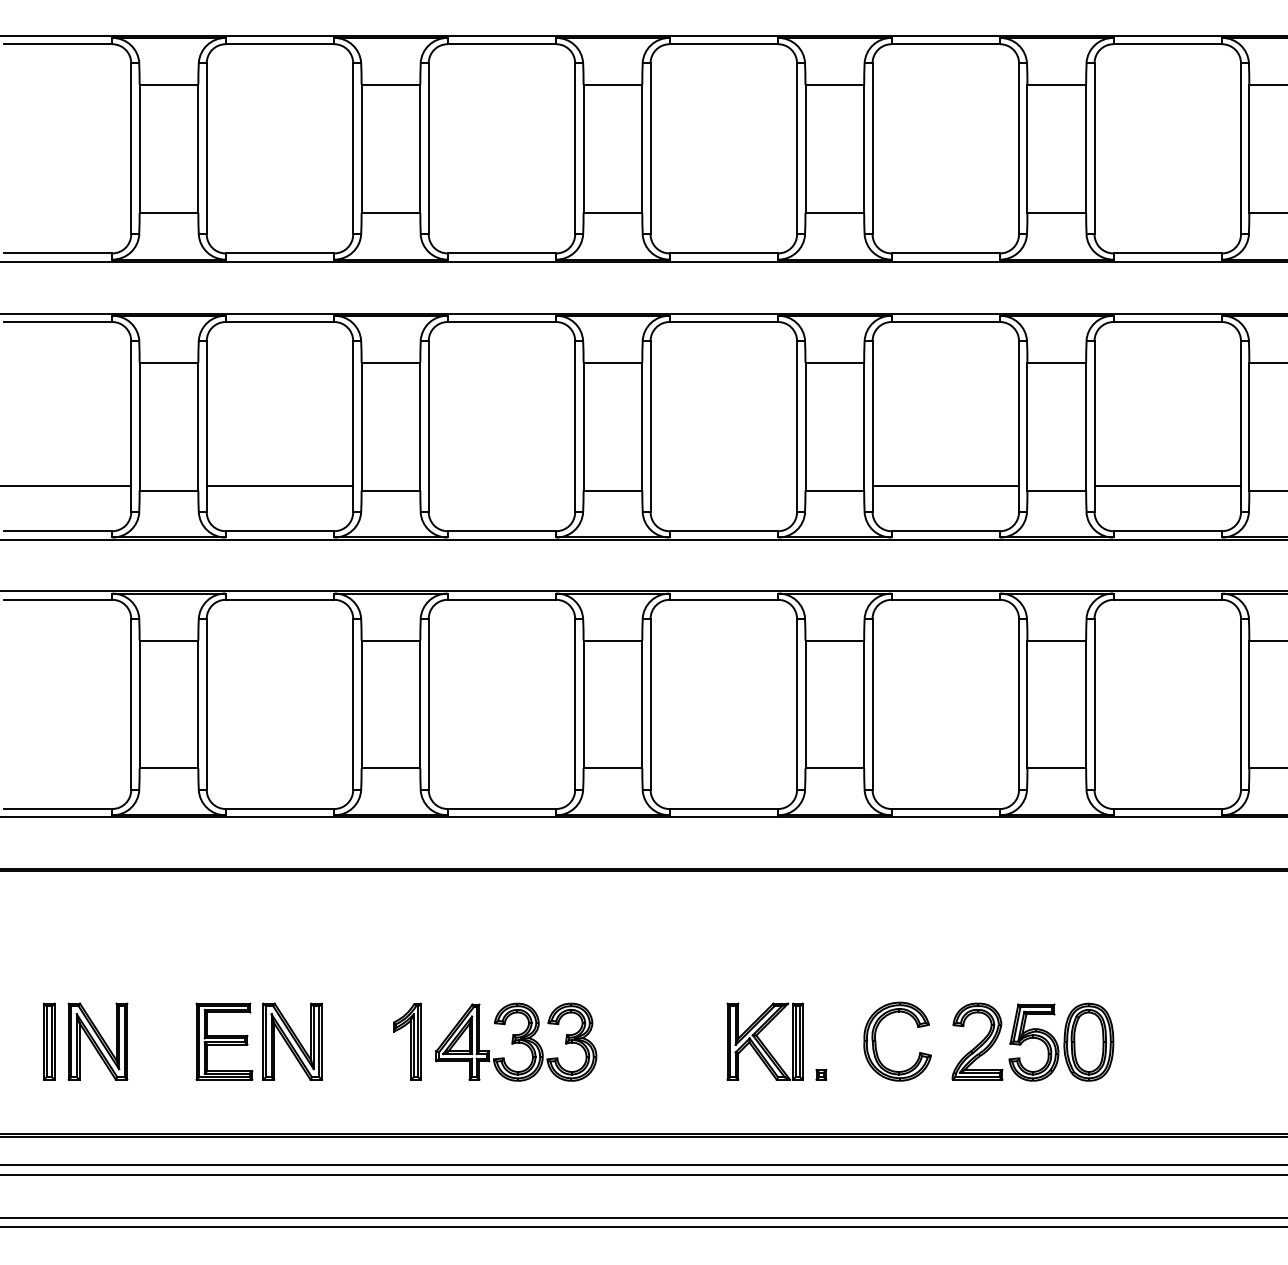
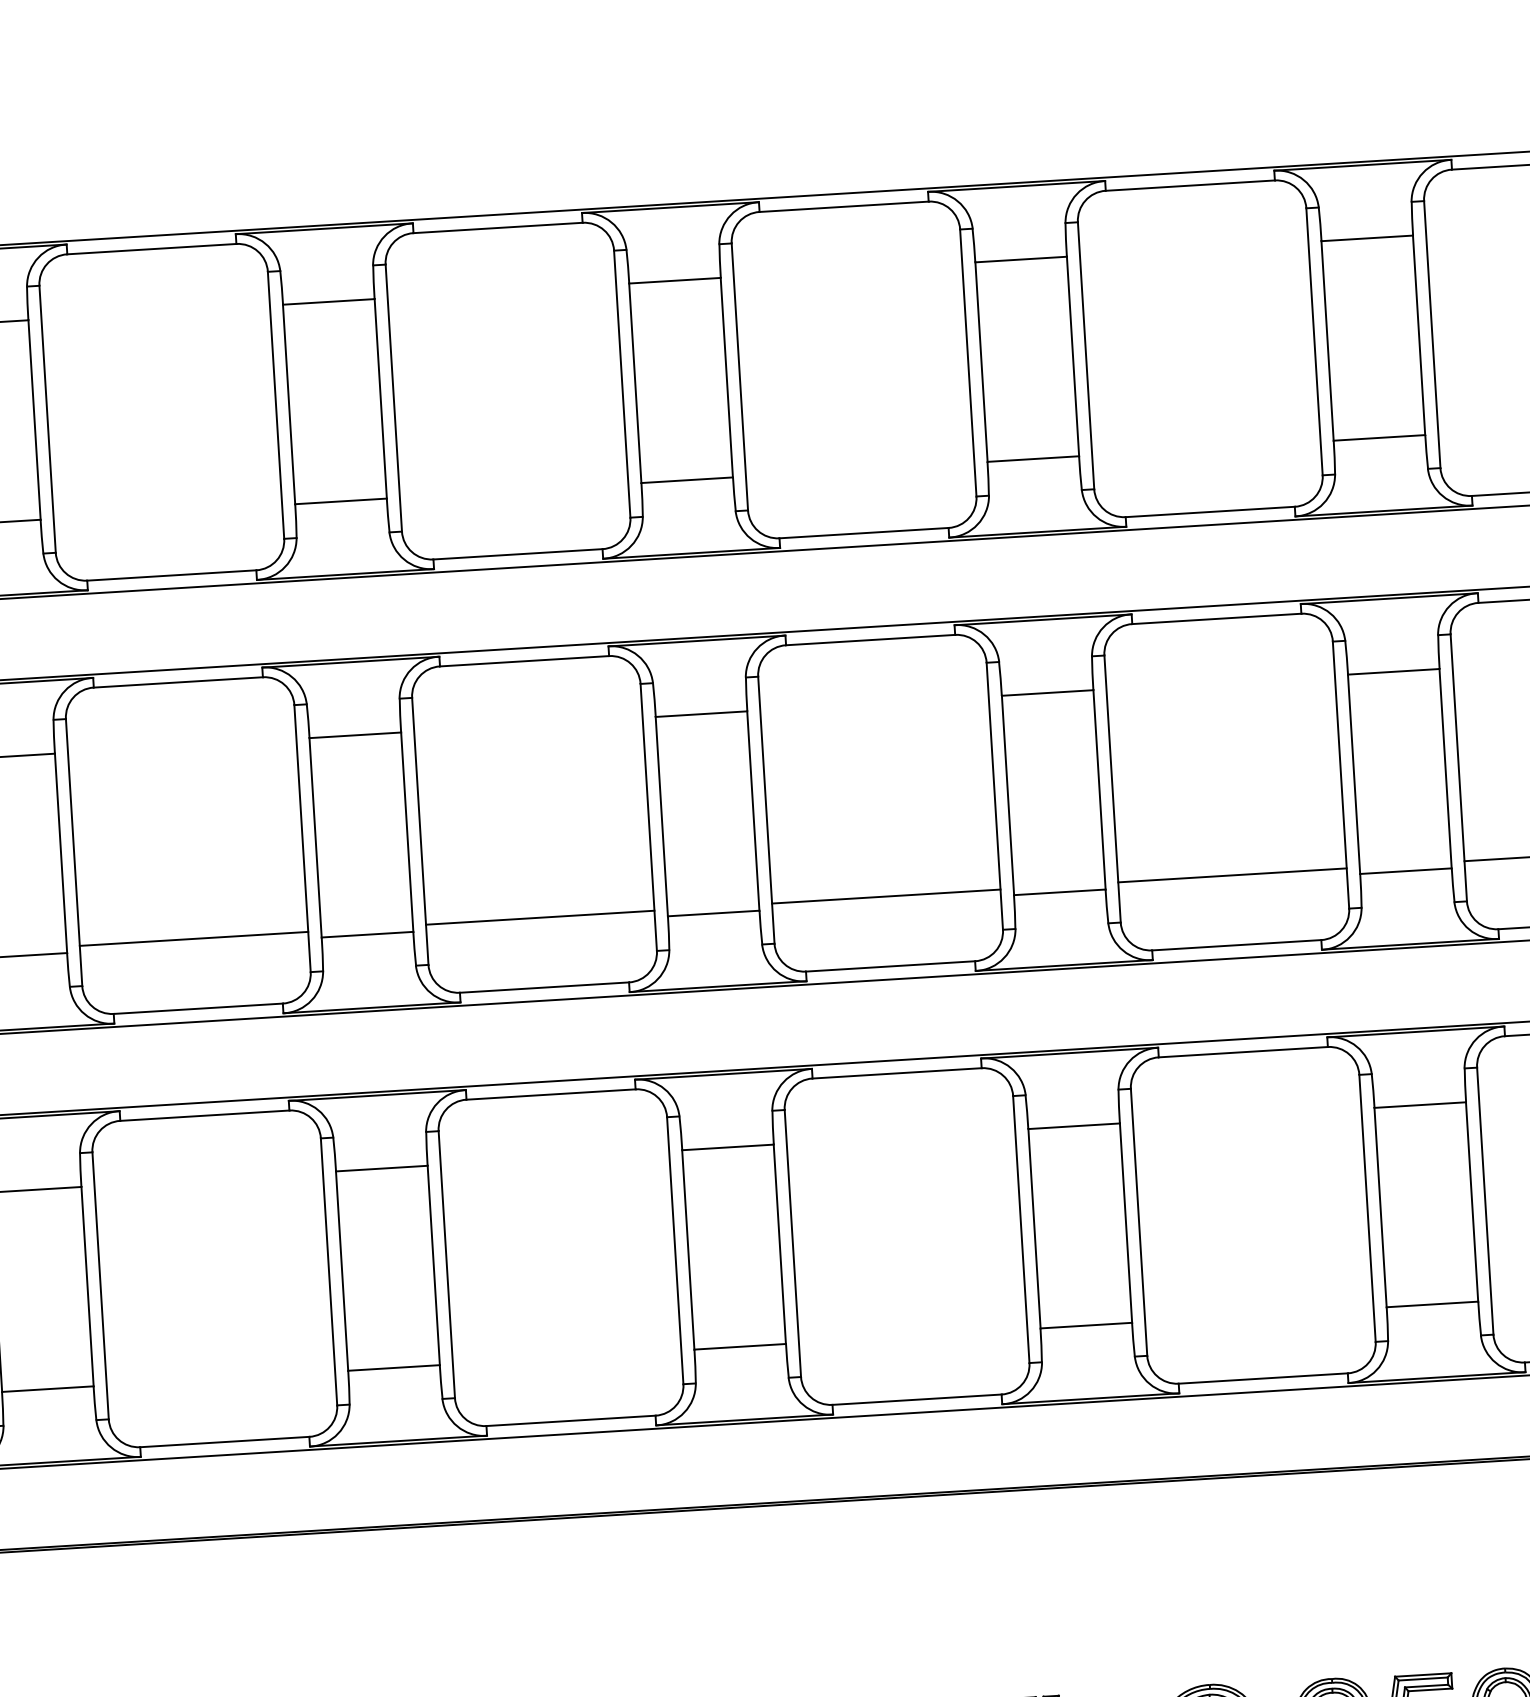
line: (501, 486) -> (539, 917), added
line: (723, 486) -> (885, 896), added

